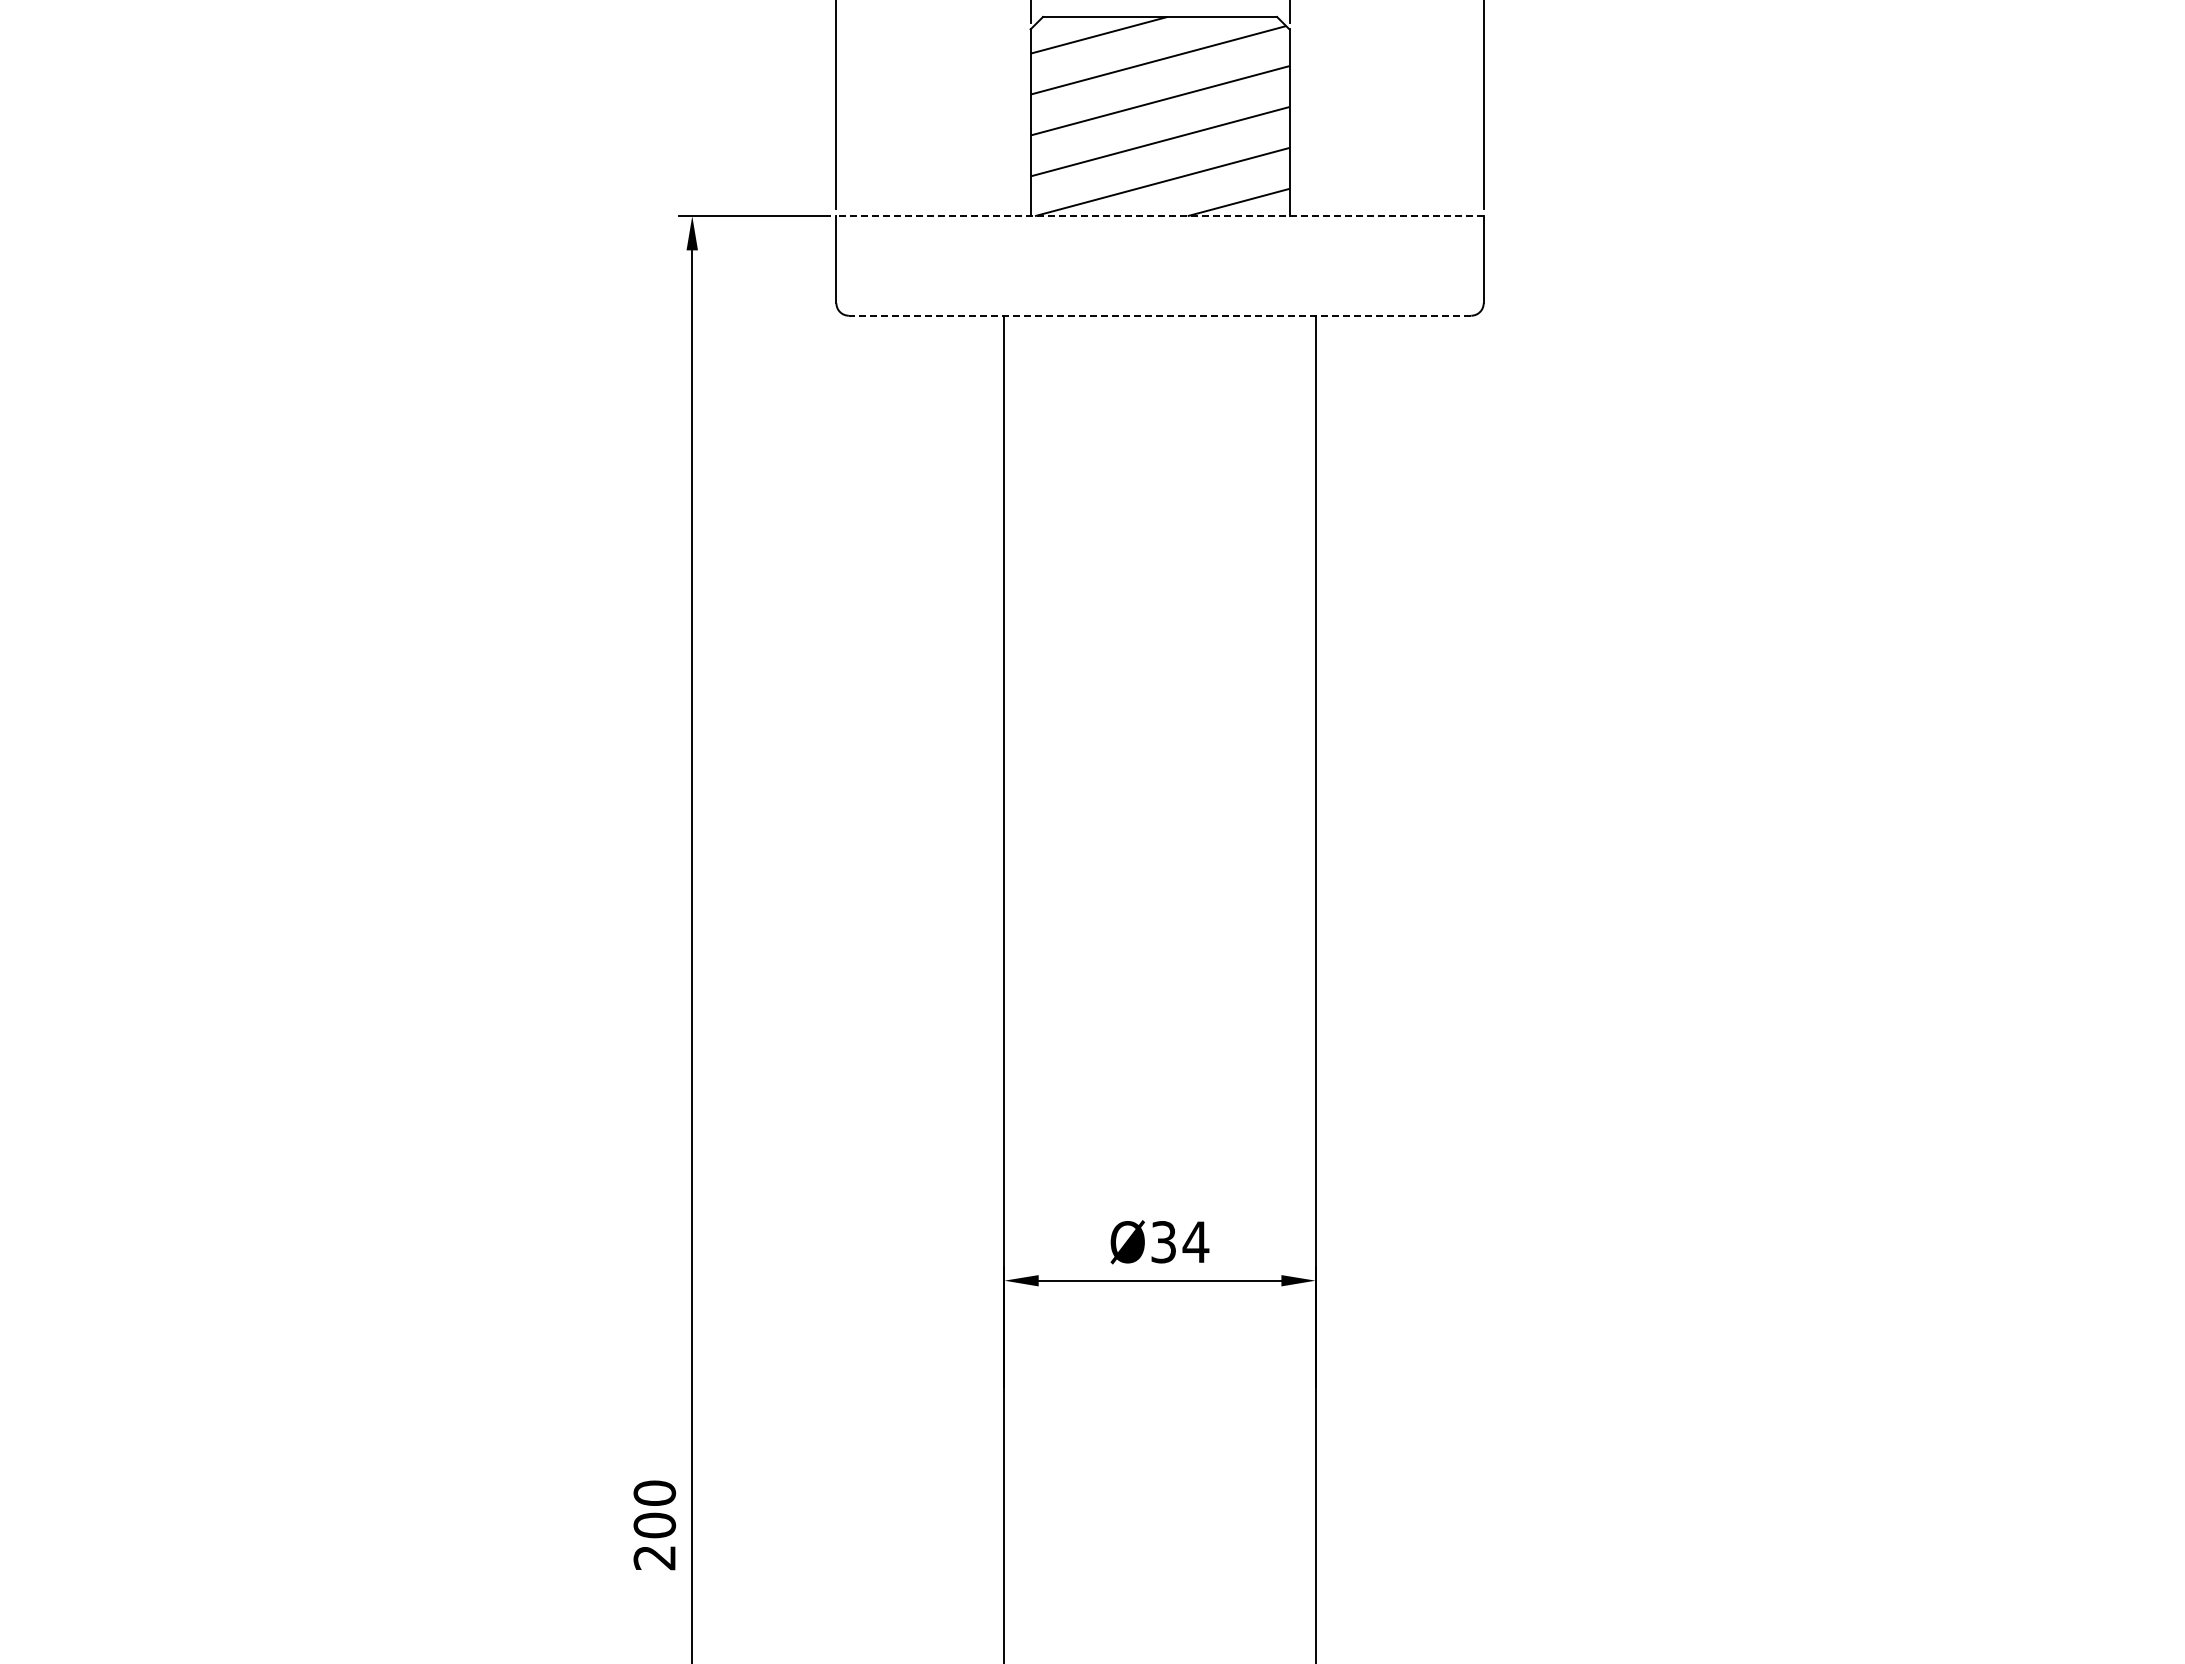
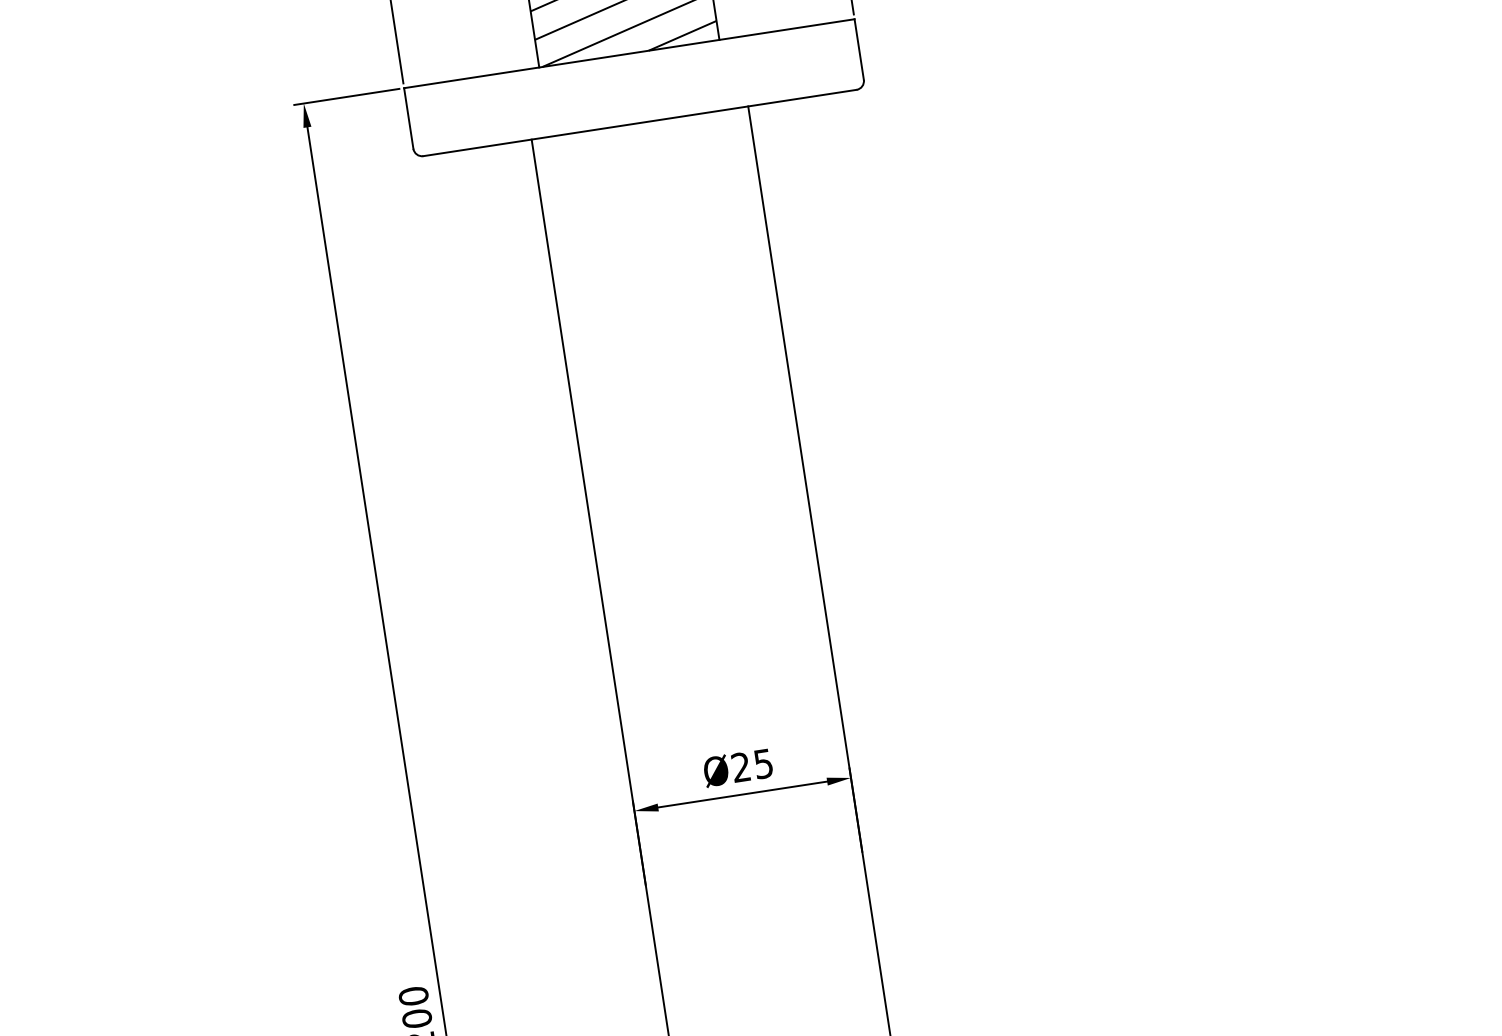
line: (1160, 216) -> (629, 53), dashed -> solid
line: (1159, 315) -> (639, 122), dashed -> solid
text: (1180, 1242) -> (752, 765), Ø34 -> Ø25

